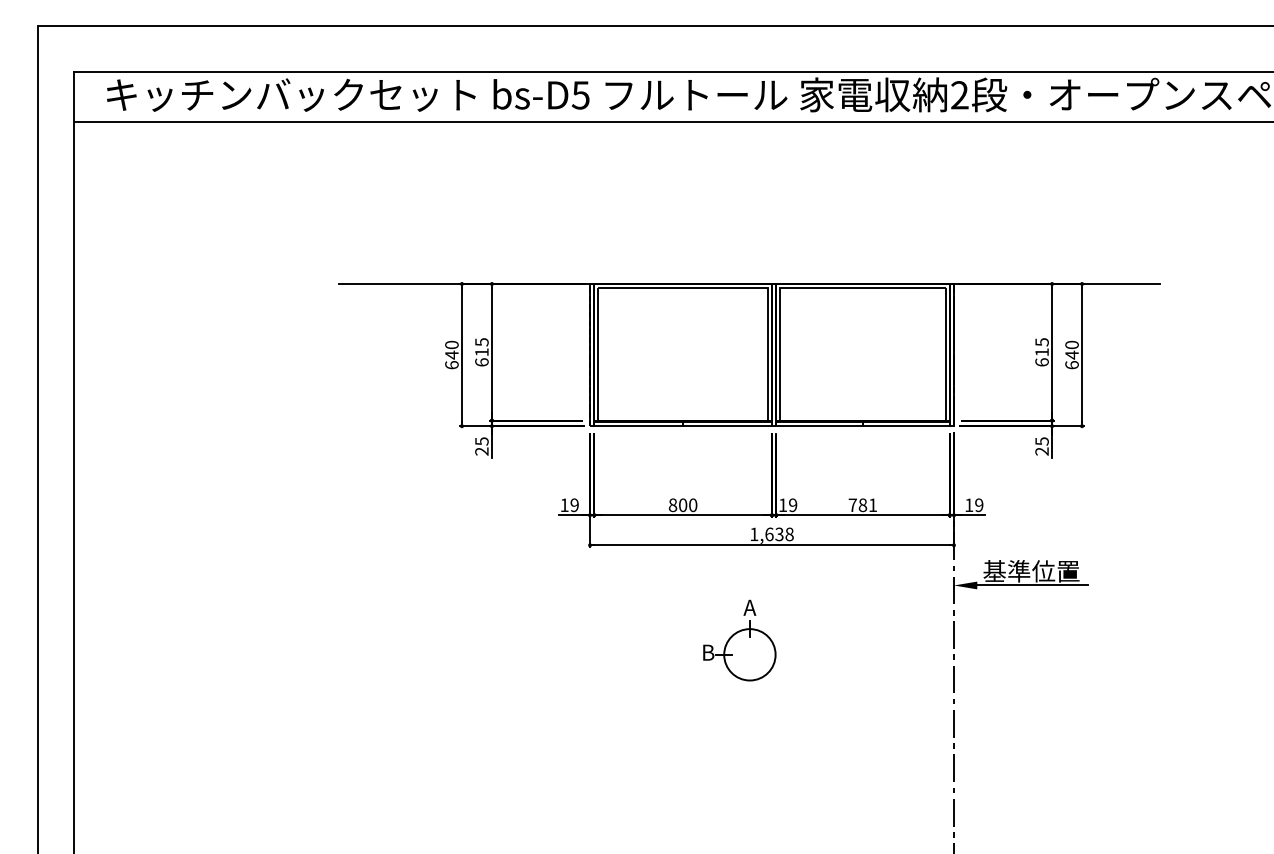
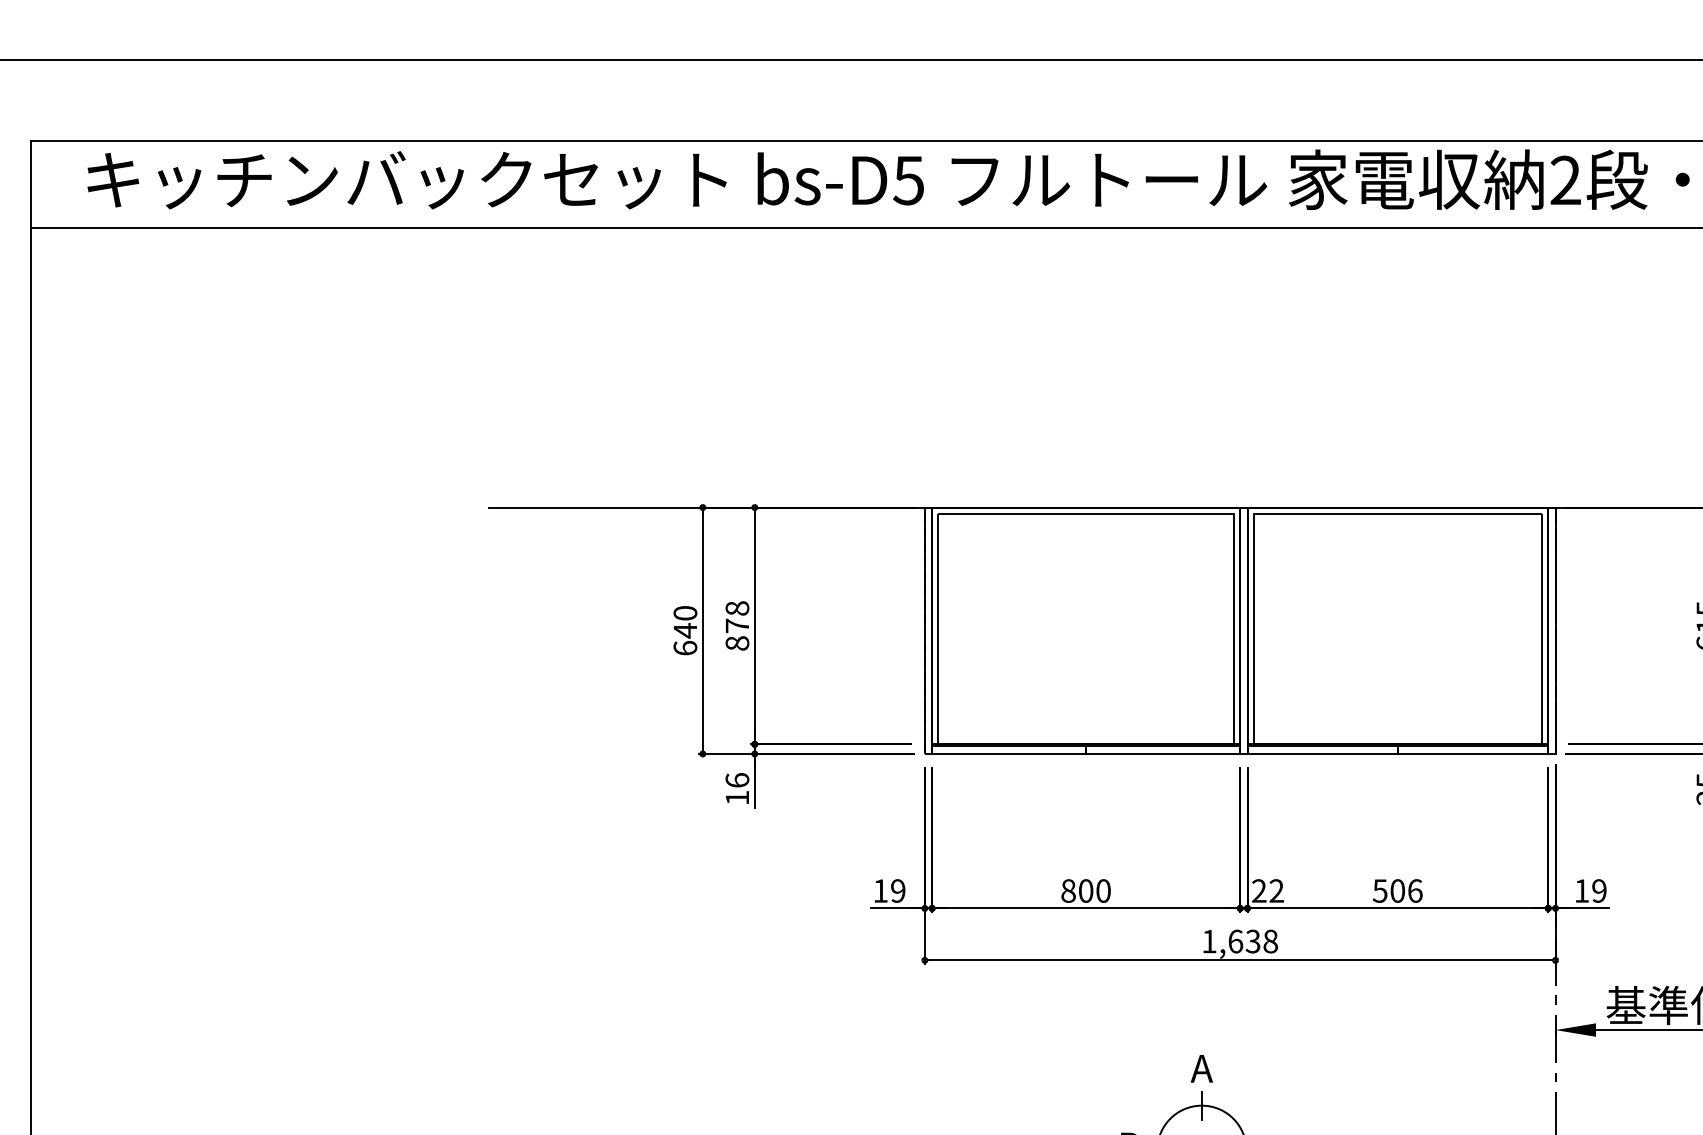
text: (481, 352) -> (736, 626), 615 -> 878
text: (481, 446) -> (736, 789), 25 -> 16
text: (787, 505) -> (1267, 891), 19 -> 22
text: (862, 505) -> (1397, 891), 781 -> 506

